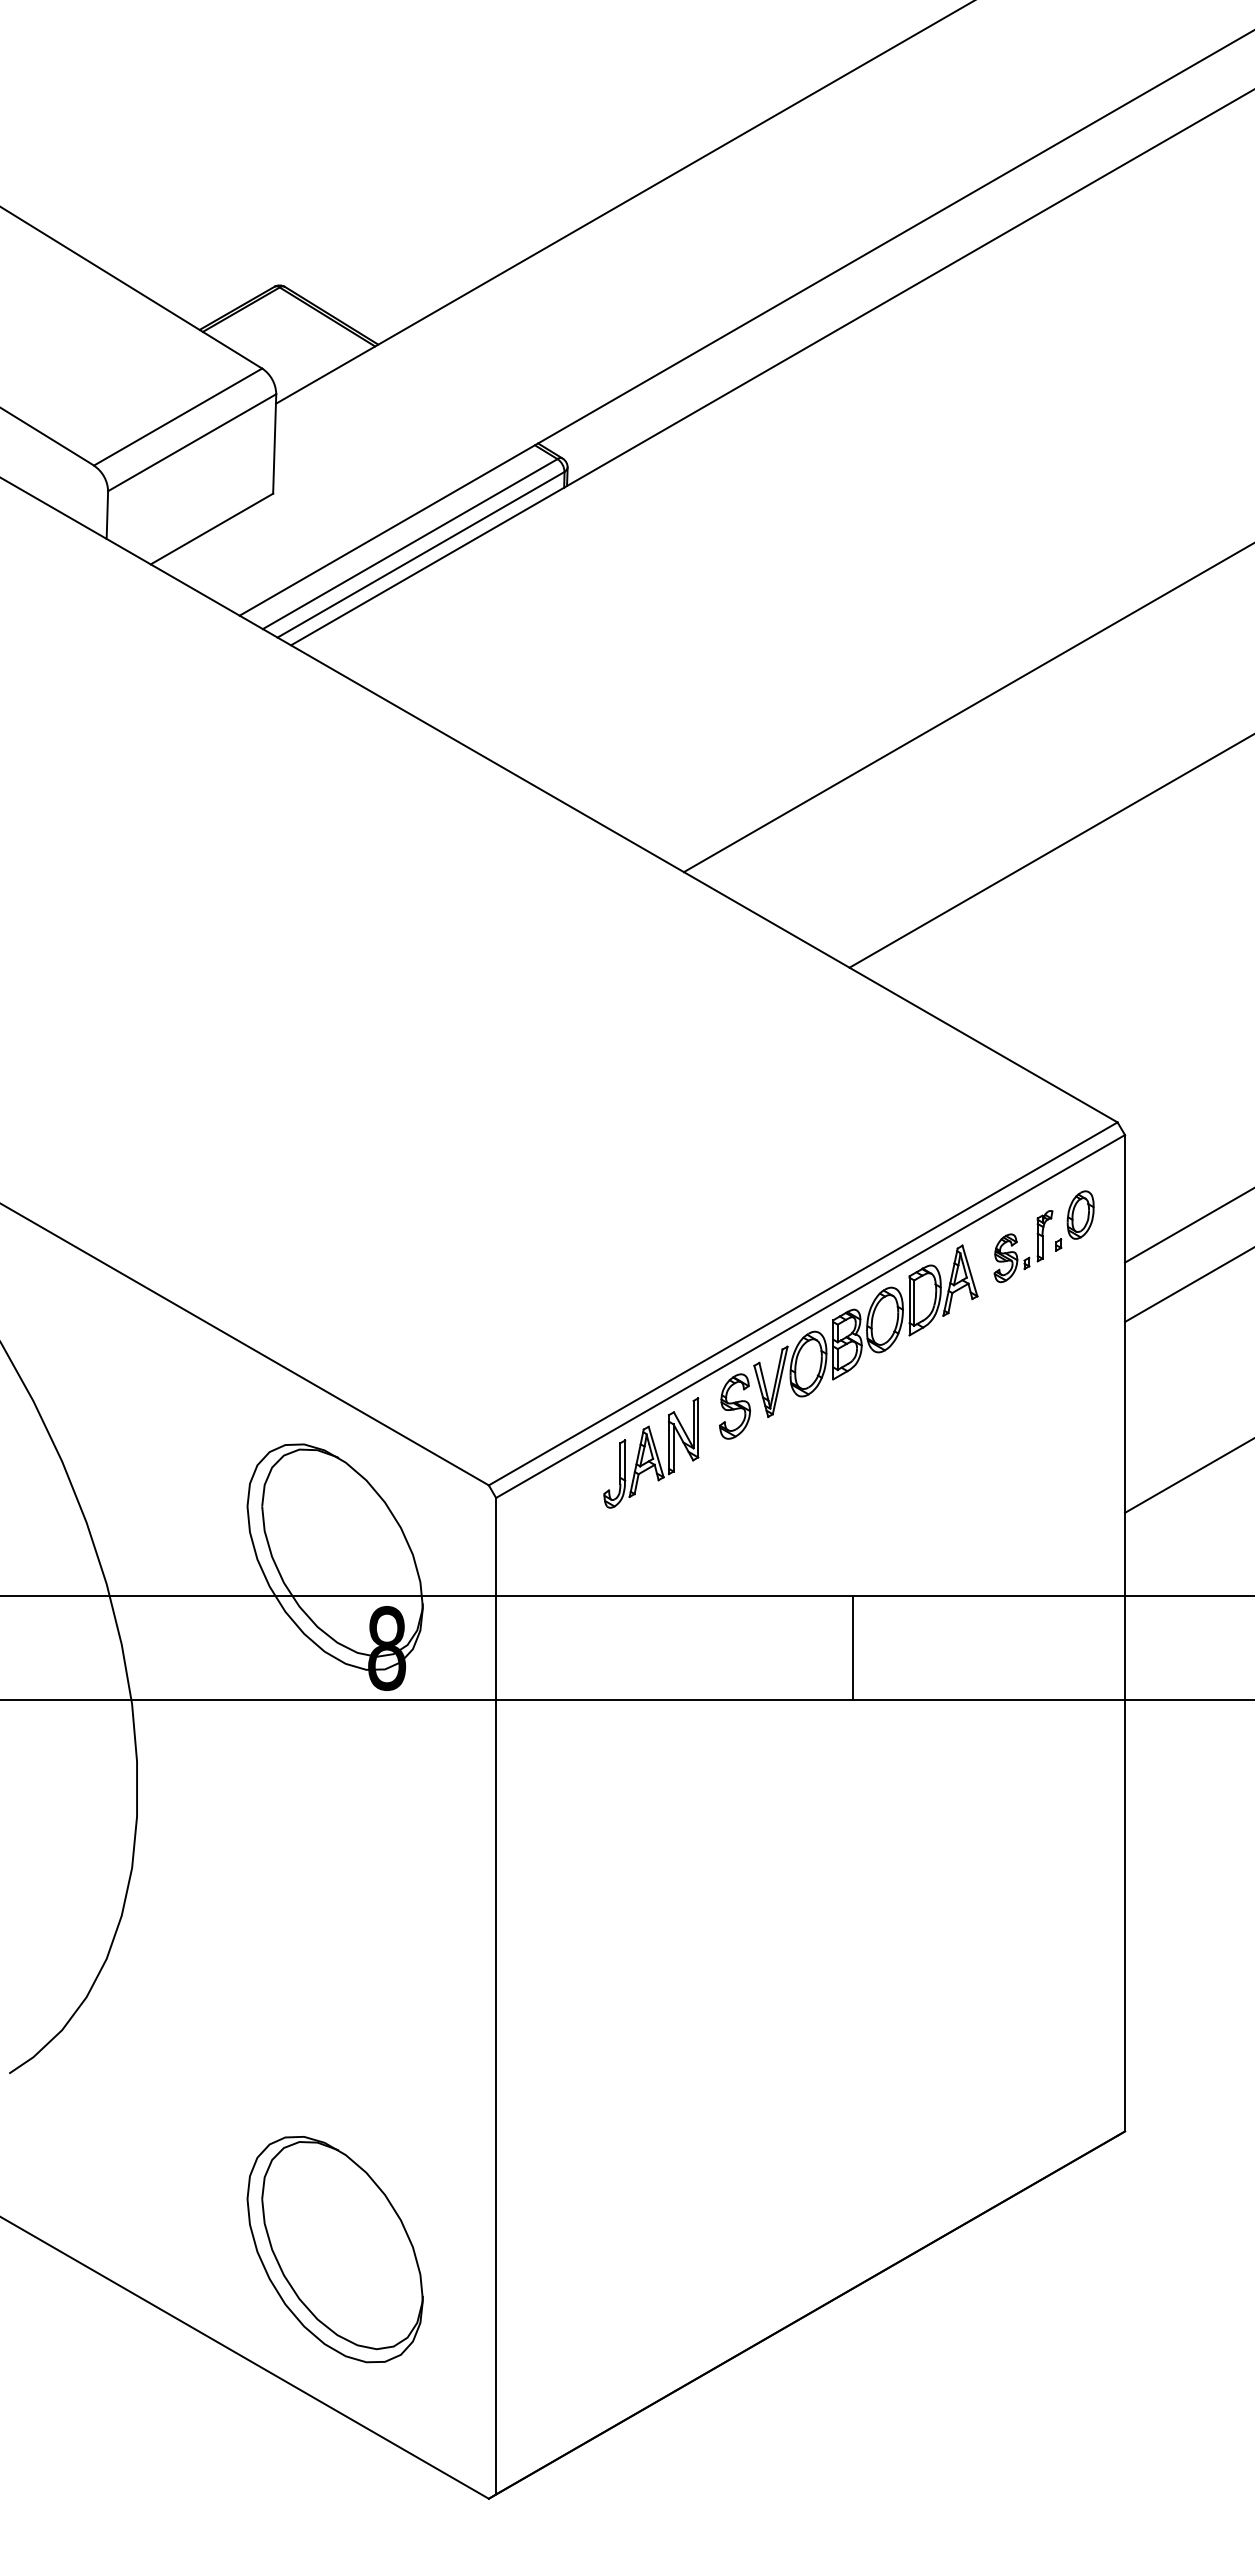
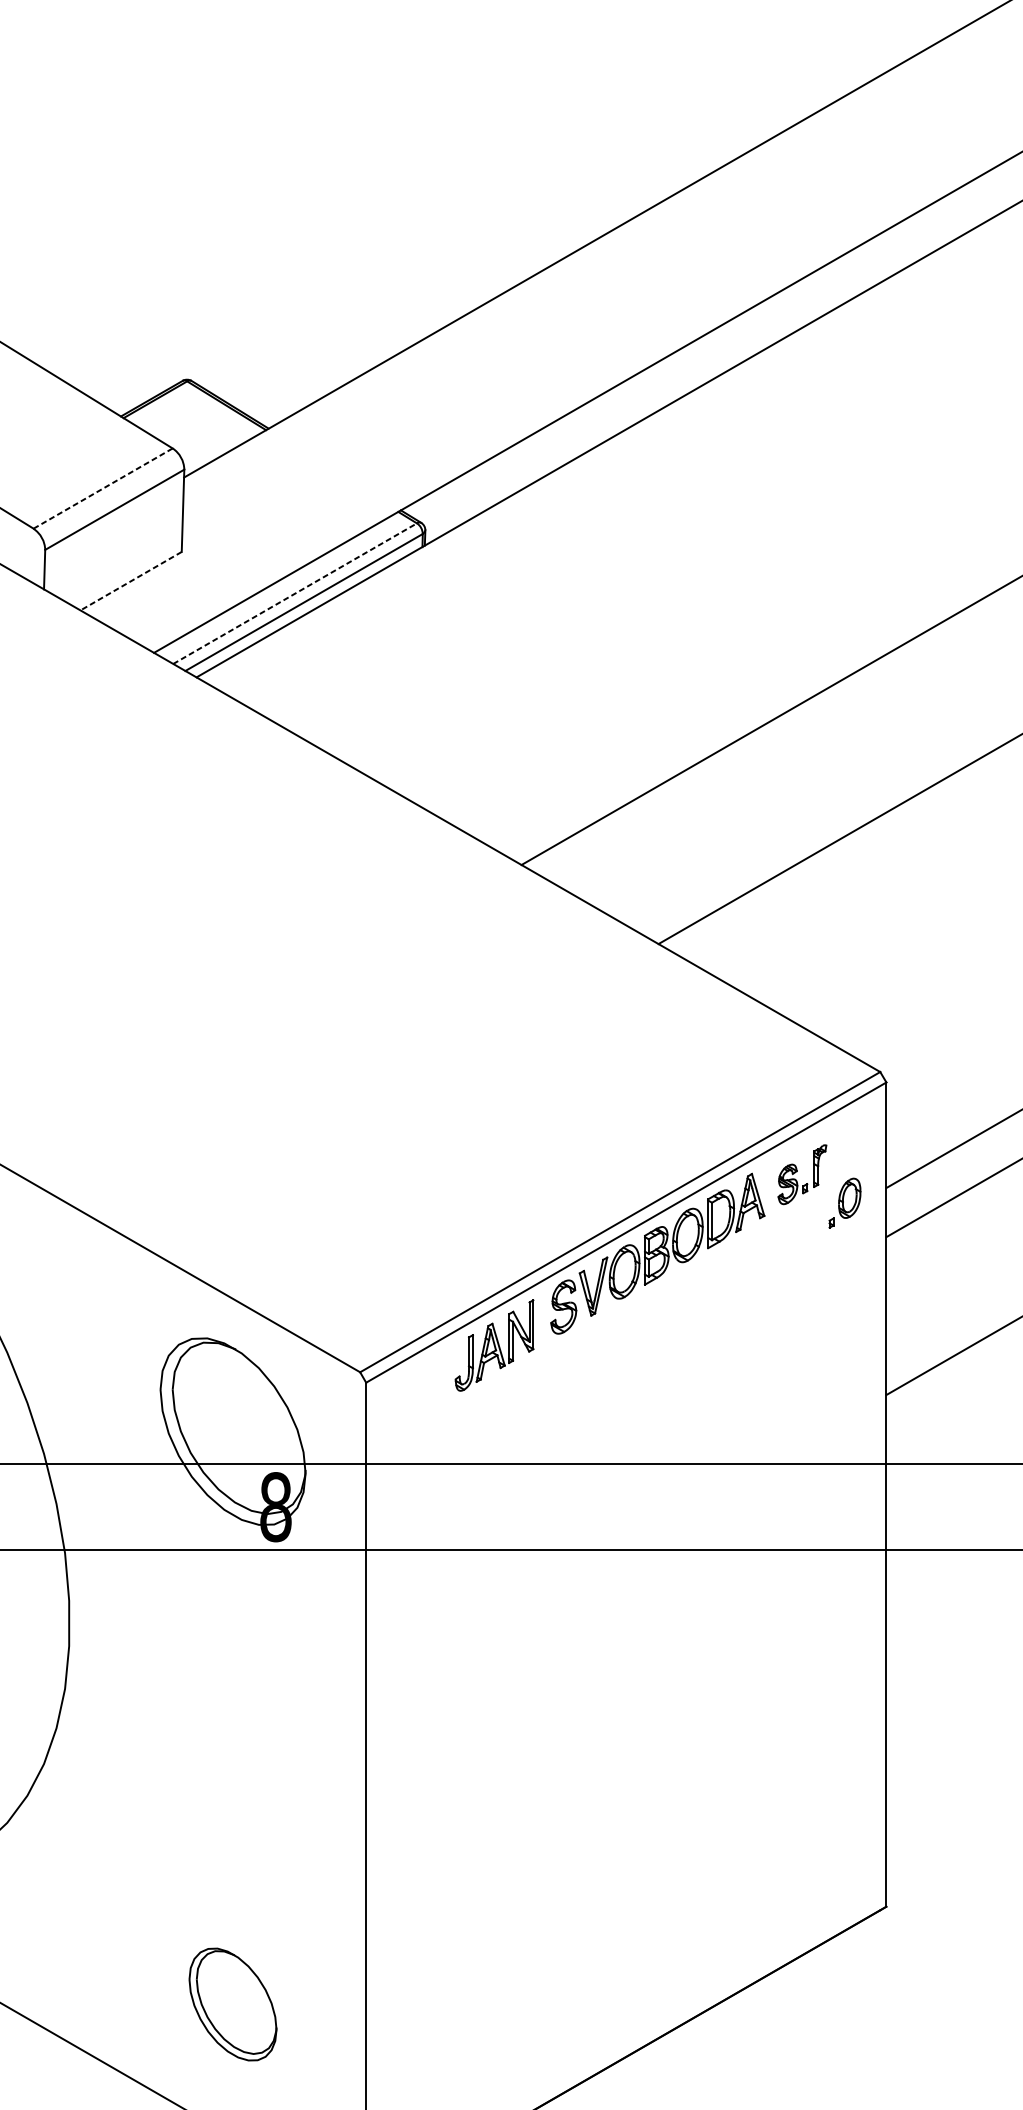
line: (178, 416) -> (103, 488), solid -> dashed
line: (211, 529) -> (130, 581), solid -> dashed
line: (410, 543) -> (295, 593), solid -> dashed
part: (1074, 1220) -> (844, 1202), moved
line: (853, 1647) -> (661, 1506), removed
part: (334, 2249) -> (232, 2004), size x0.6

